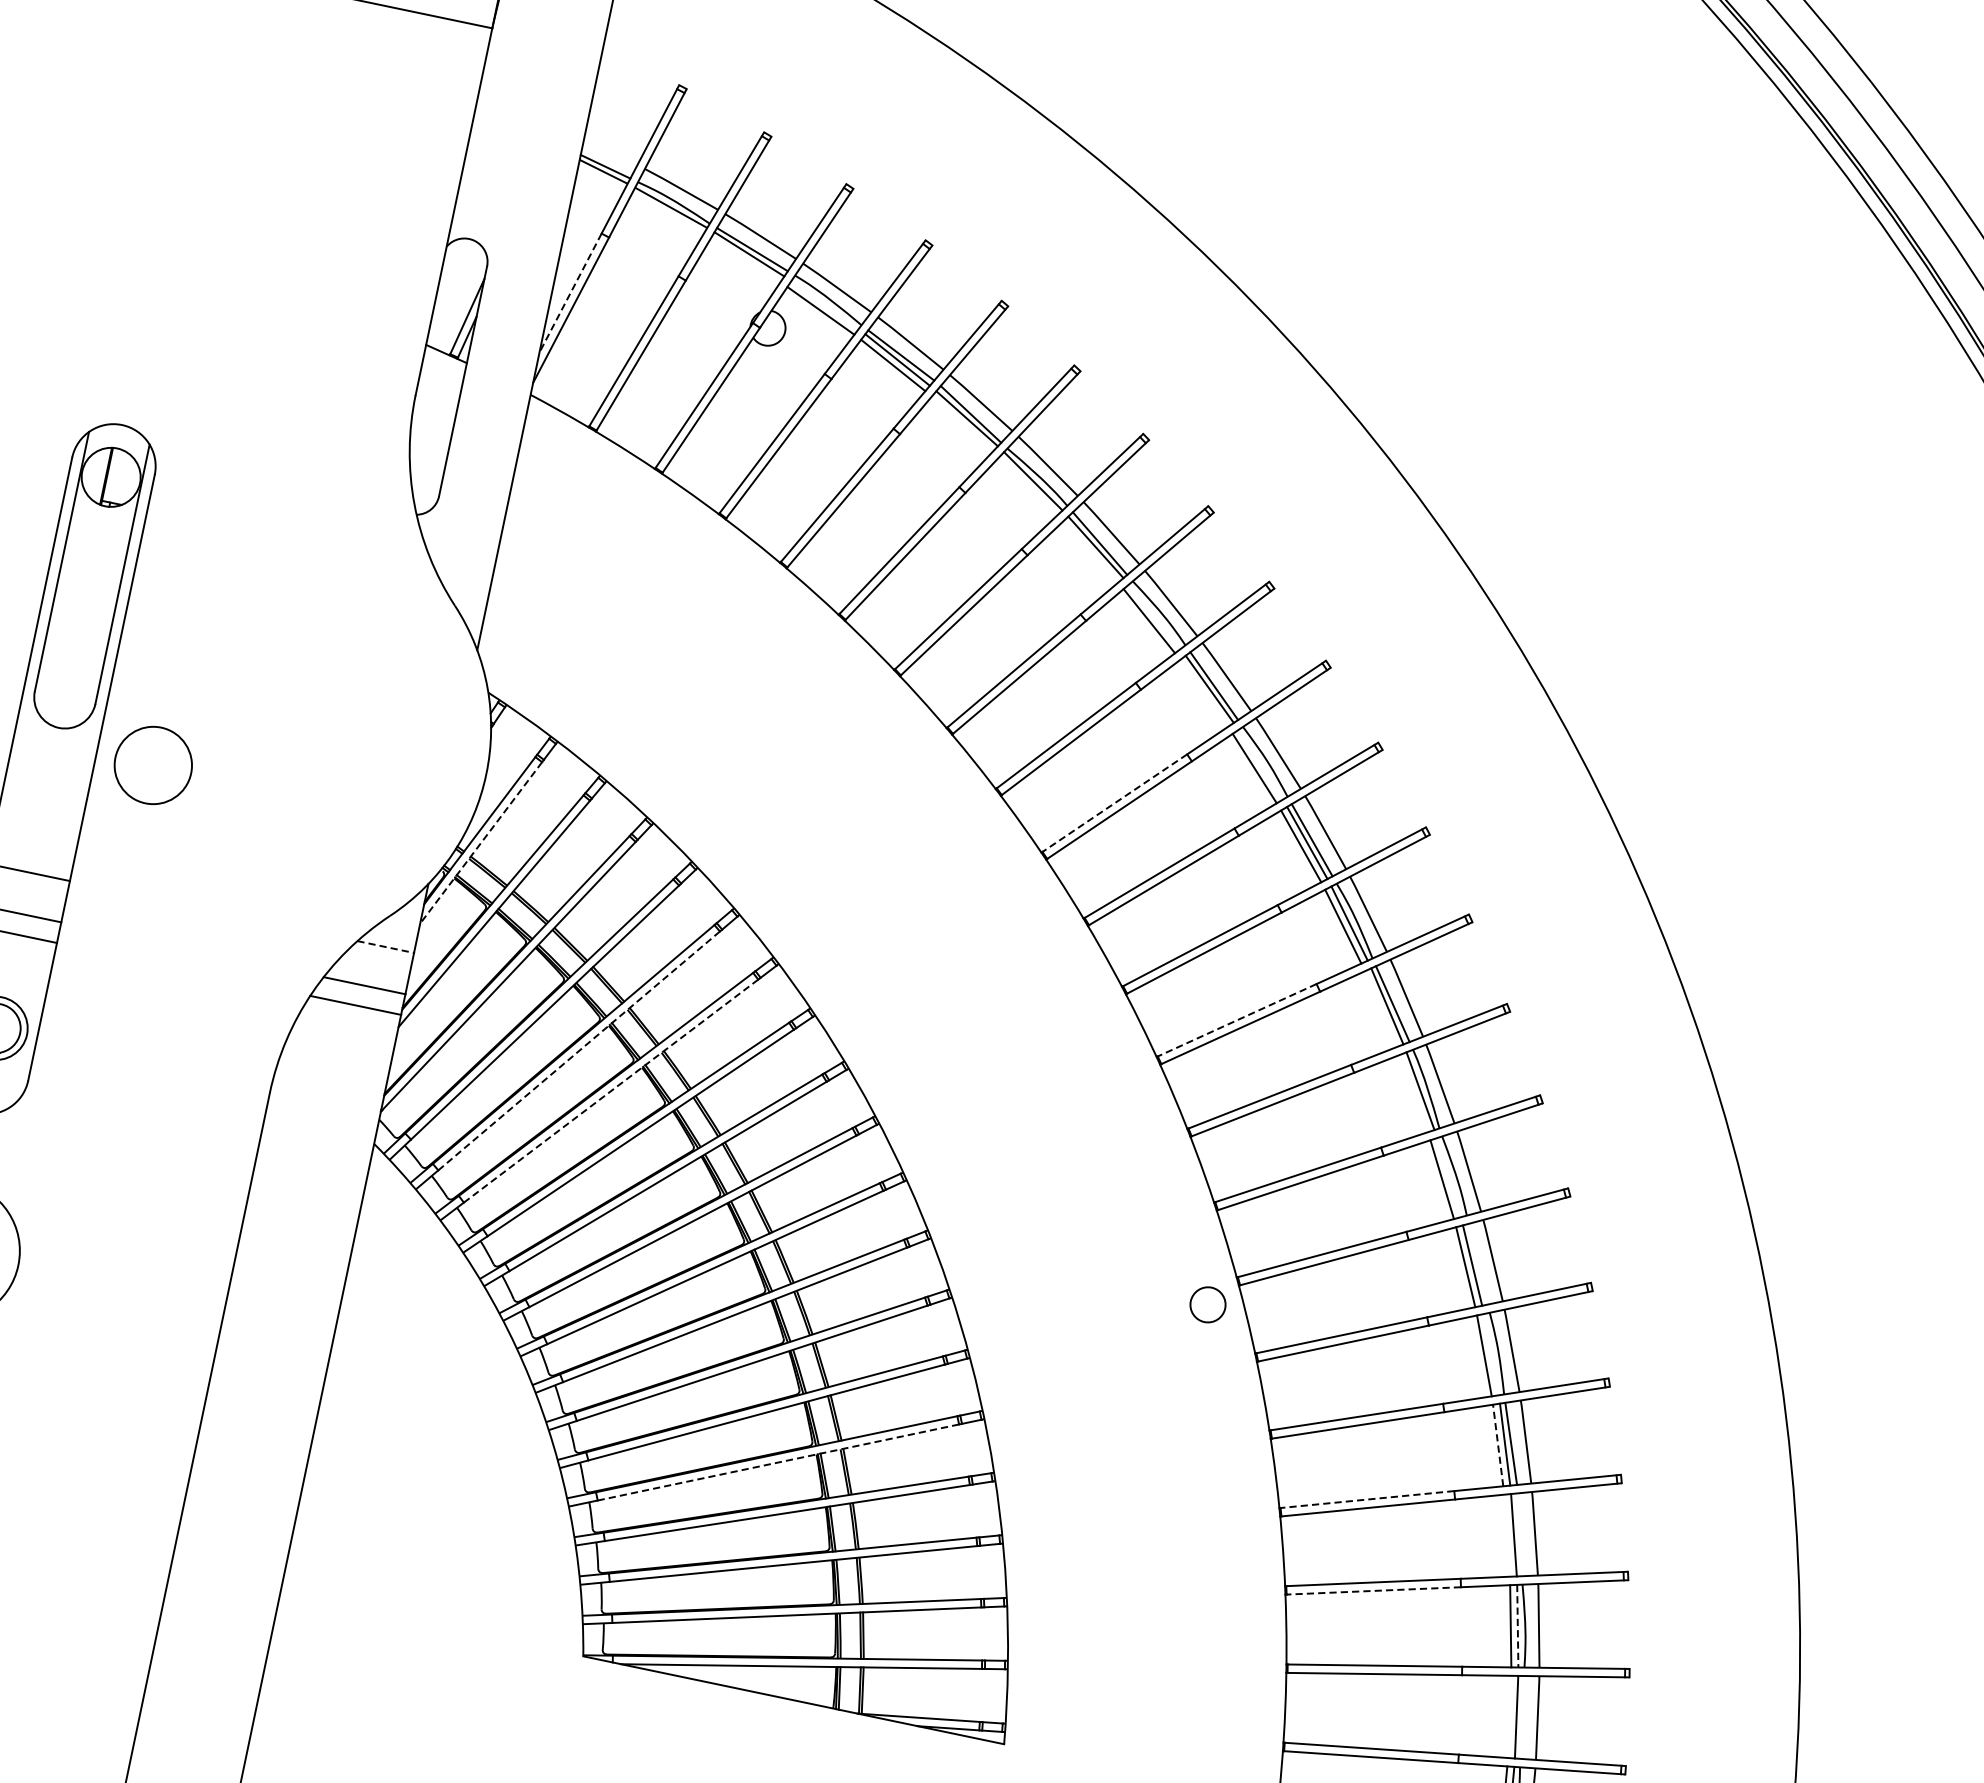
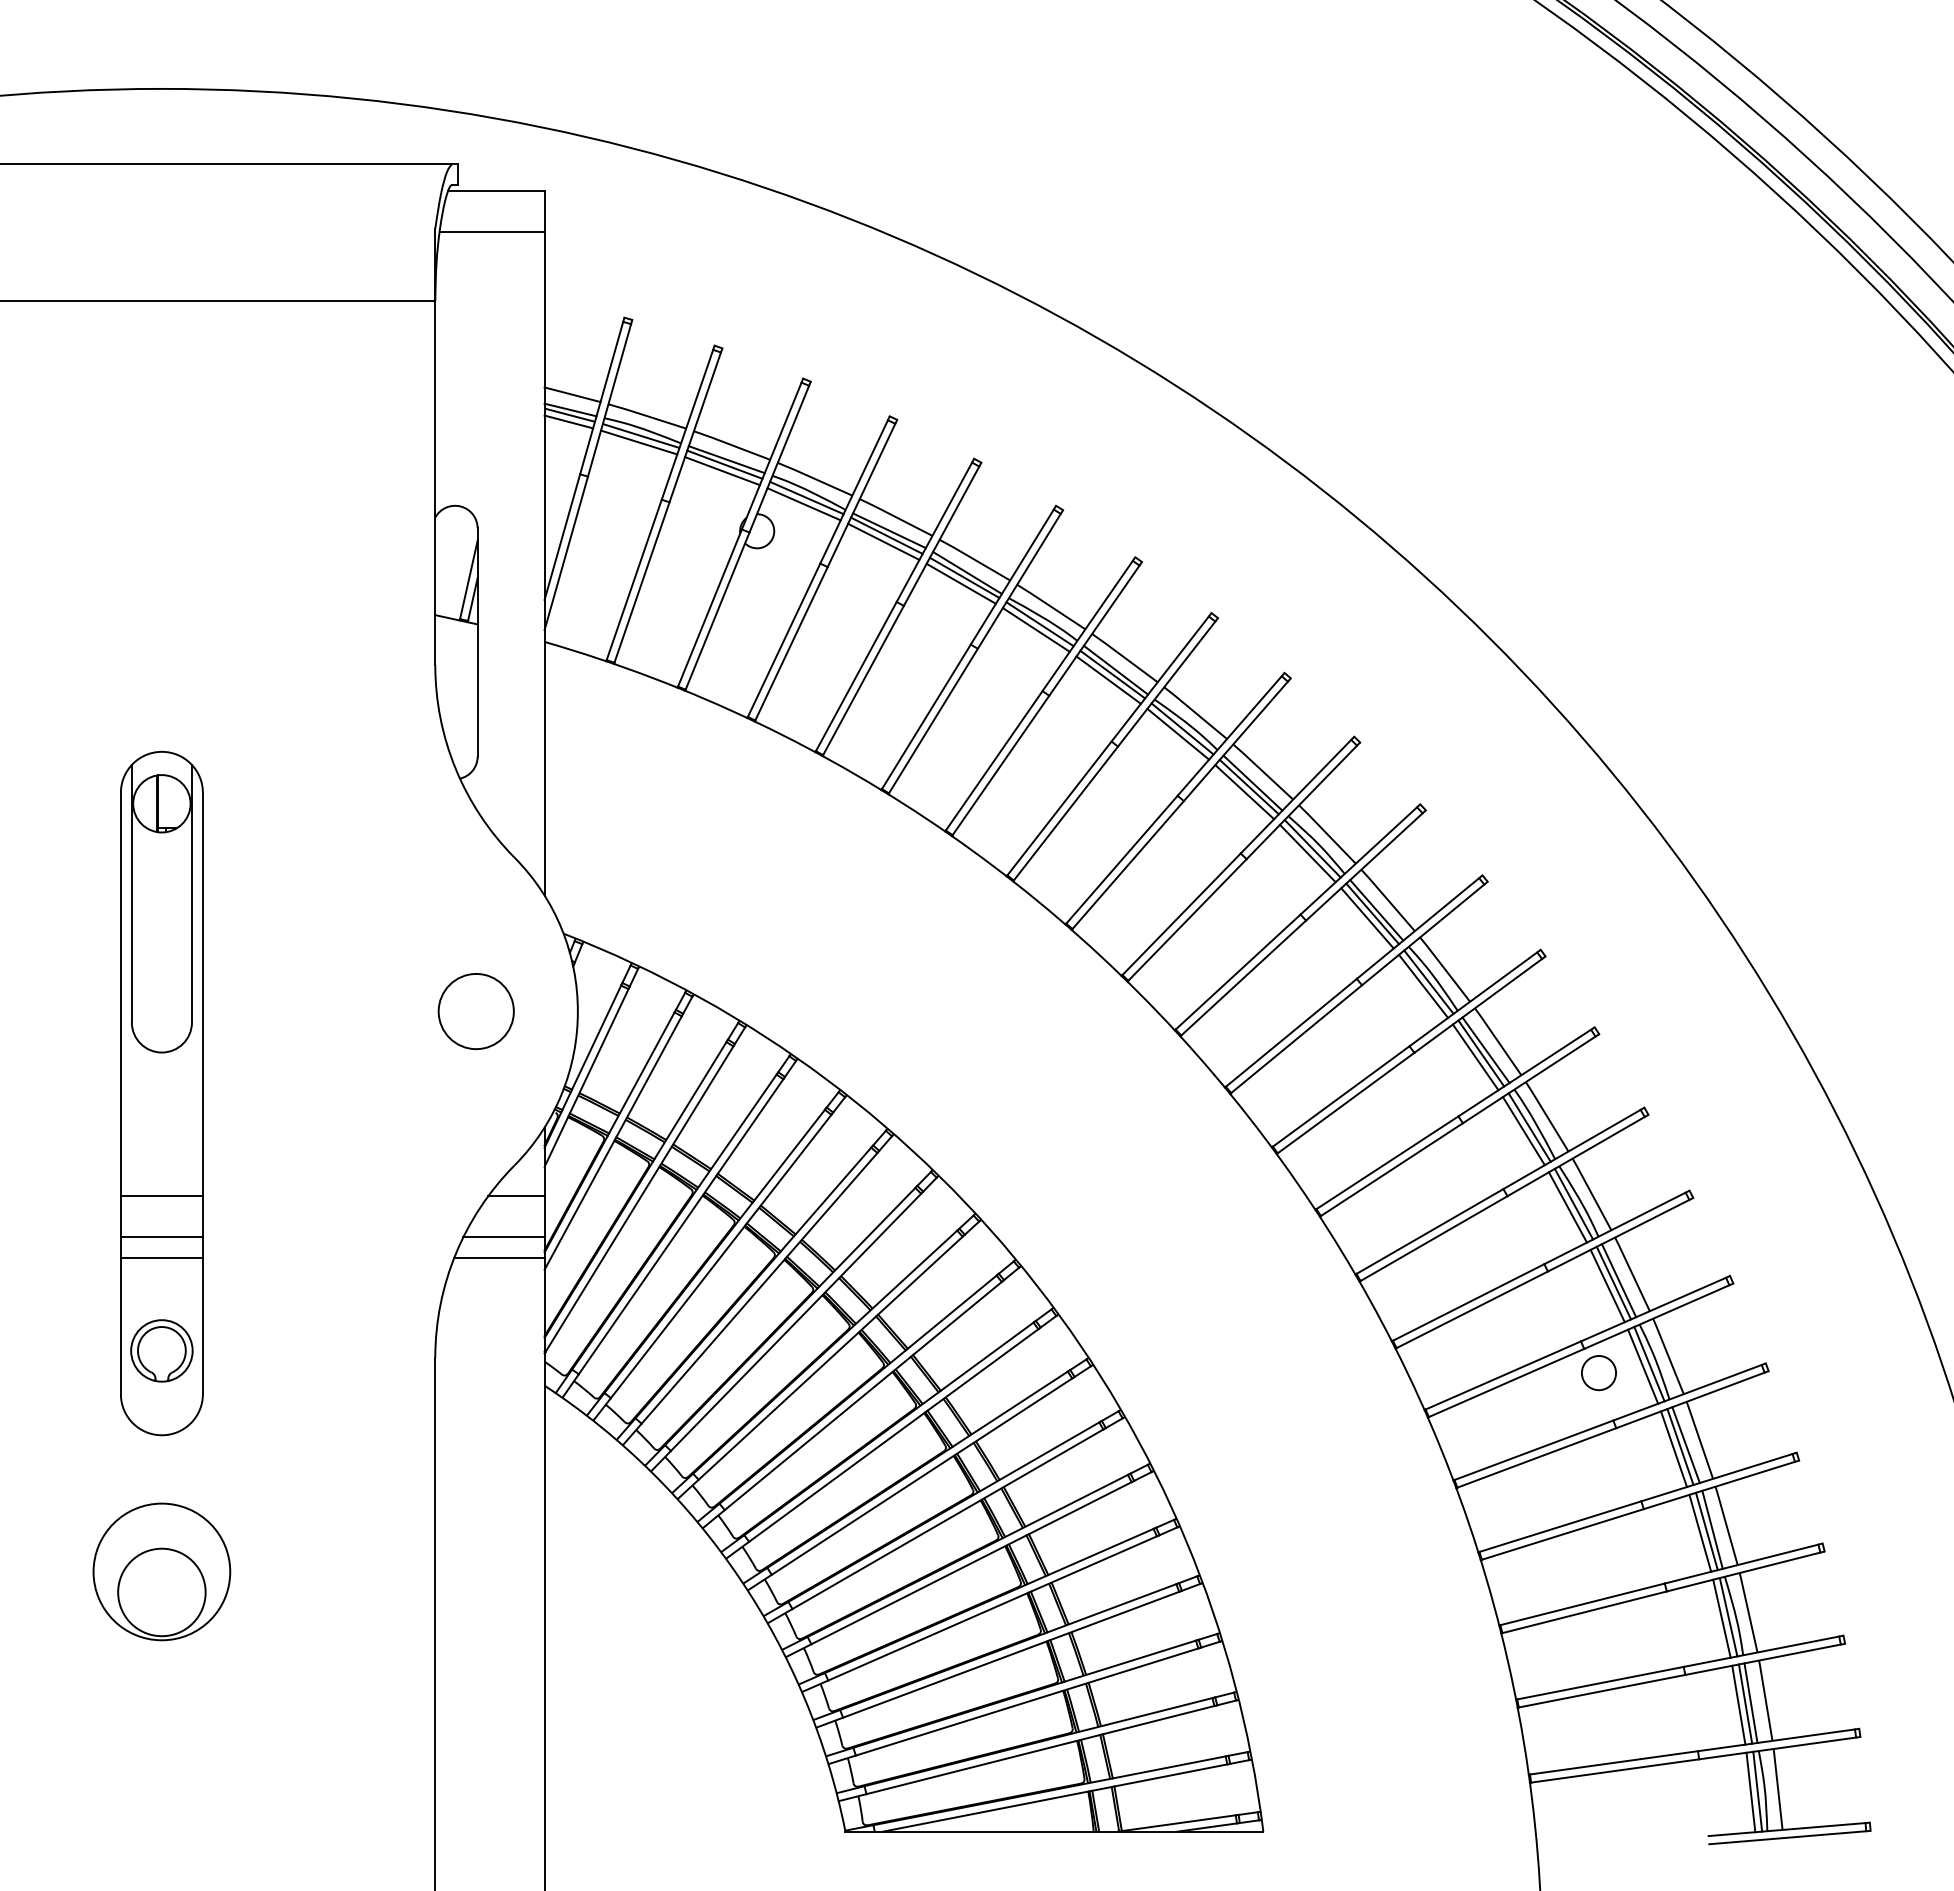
line: (610, 151) -> (572, 394), added
line: (601, 177) -> (568, 421), added
line: (668, 214) -> (639, 442), added
line: (745, 260) -> (722, 471), added
line: (570, 293) -> (562, 537), dashed -> solid
line: (824, 304) -> (806, 497), added
line: (961, 423) -> (960, 583), added
line: (1027, 485) -> (1035, 629), added
line: (1090, 551) -> (1108, 679), added
line: (1154, 616) -> (1182, 728), added
line: (1203, 693) -> (1244, 792), added
line: (1260, 764) -> (1312, 848), added
circle: (152, 765) -> (475, 1011), moved
line: (1114, 803) -> (1181, 914), dashed -> solid
line: (480, 843) -> (586, 1078), dashed -> solid
line: (385, 947) -> (516, 1196), dashed -> solid
line: (1380, 1009) -> (1475, 1057), added
line: (1237, 1020) -> (1341, 1096), dashed -> solid
line: (578, 1050) -> (720, 1256), dashed -> solid
line: (611, 1091) -> (759, 1288), dashed -> solid
line: (1413, 1093) -> (1523, 1131), added
line: (1448, 1176) -> (1573, 1203), added
line: (1477, 1263) -> (1618, 1280), added
circle: (1207, 1305) -> (1598, 1373), moved
line: (1491, 1354) -> (1649, 1363), added
line: (1498, 1445) -> (1674, 1449), dashed -> solid
line: (778, 1462) -> (992, 1608), dashed -> solid
line: (1367, 1499) -> (1560, 1526), dashed -> solid
line: (1507, 1534) -> (1700, 1532), added
line: (1520, 1534) -> (1712, 1529), added
line: (1373, 1591) -> (1584, 1612), dashed -> solid
line: (1517, 1626) -> (1728, 1617), dashed -> solid
line: (1509, 1716) -> (1738, 1704), added
line: (1521, 1716) -> (1750, 1702), added

